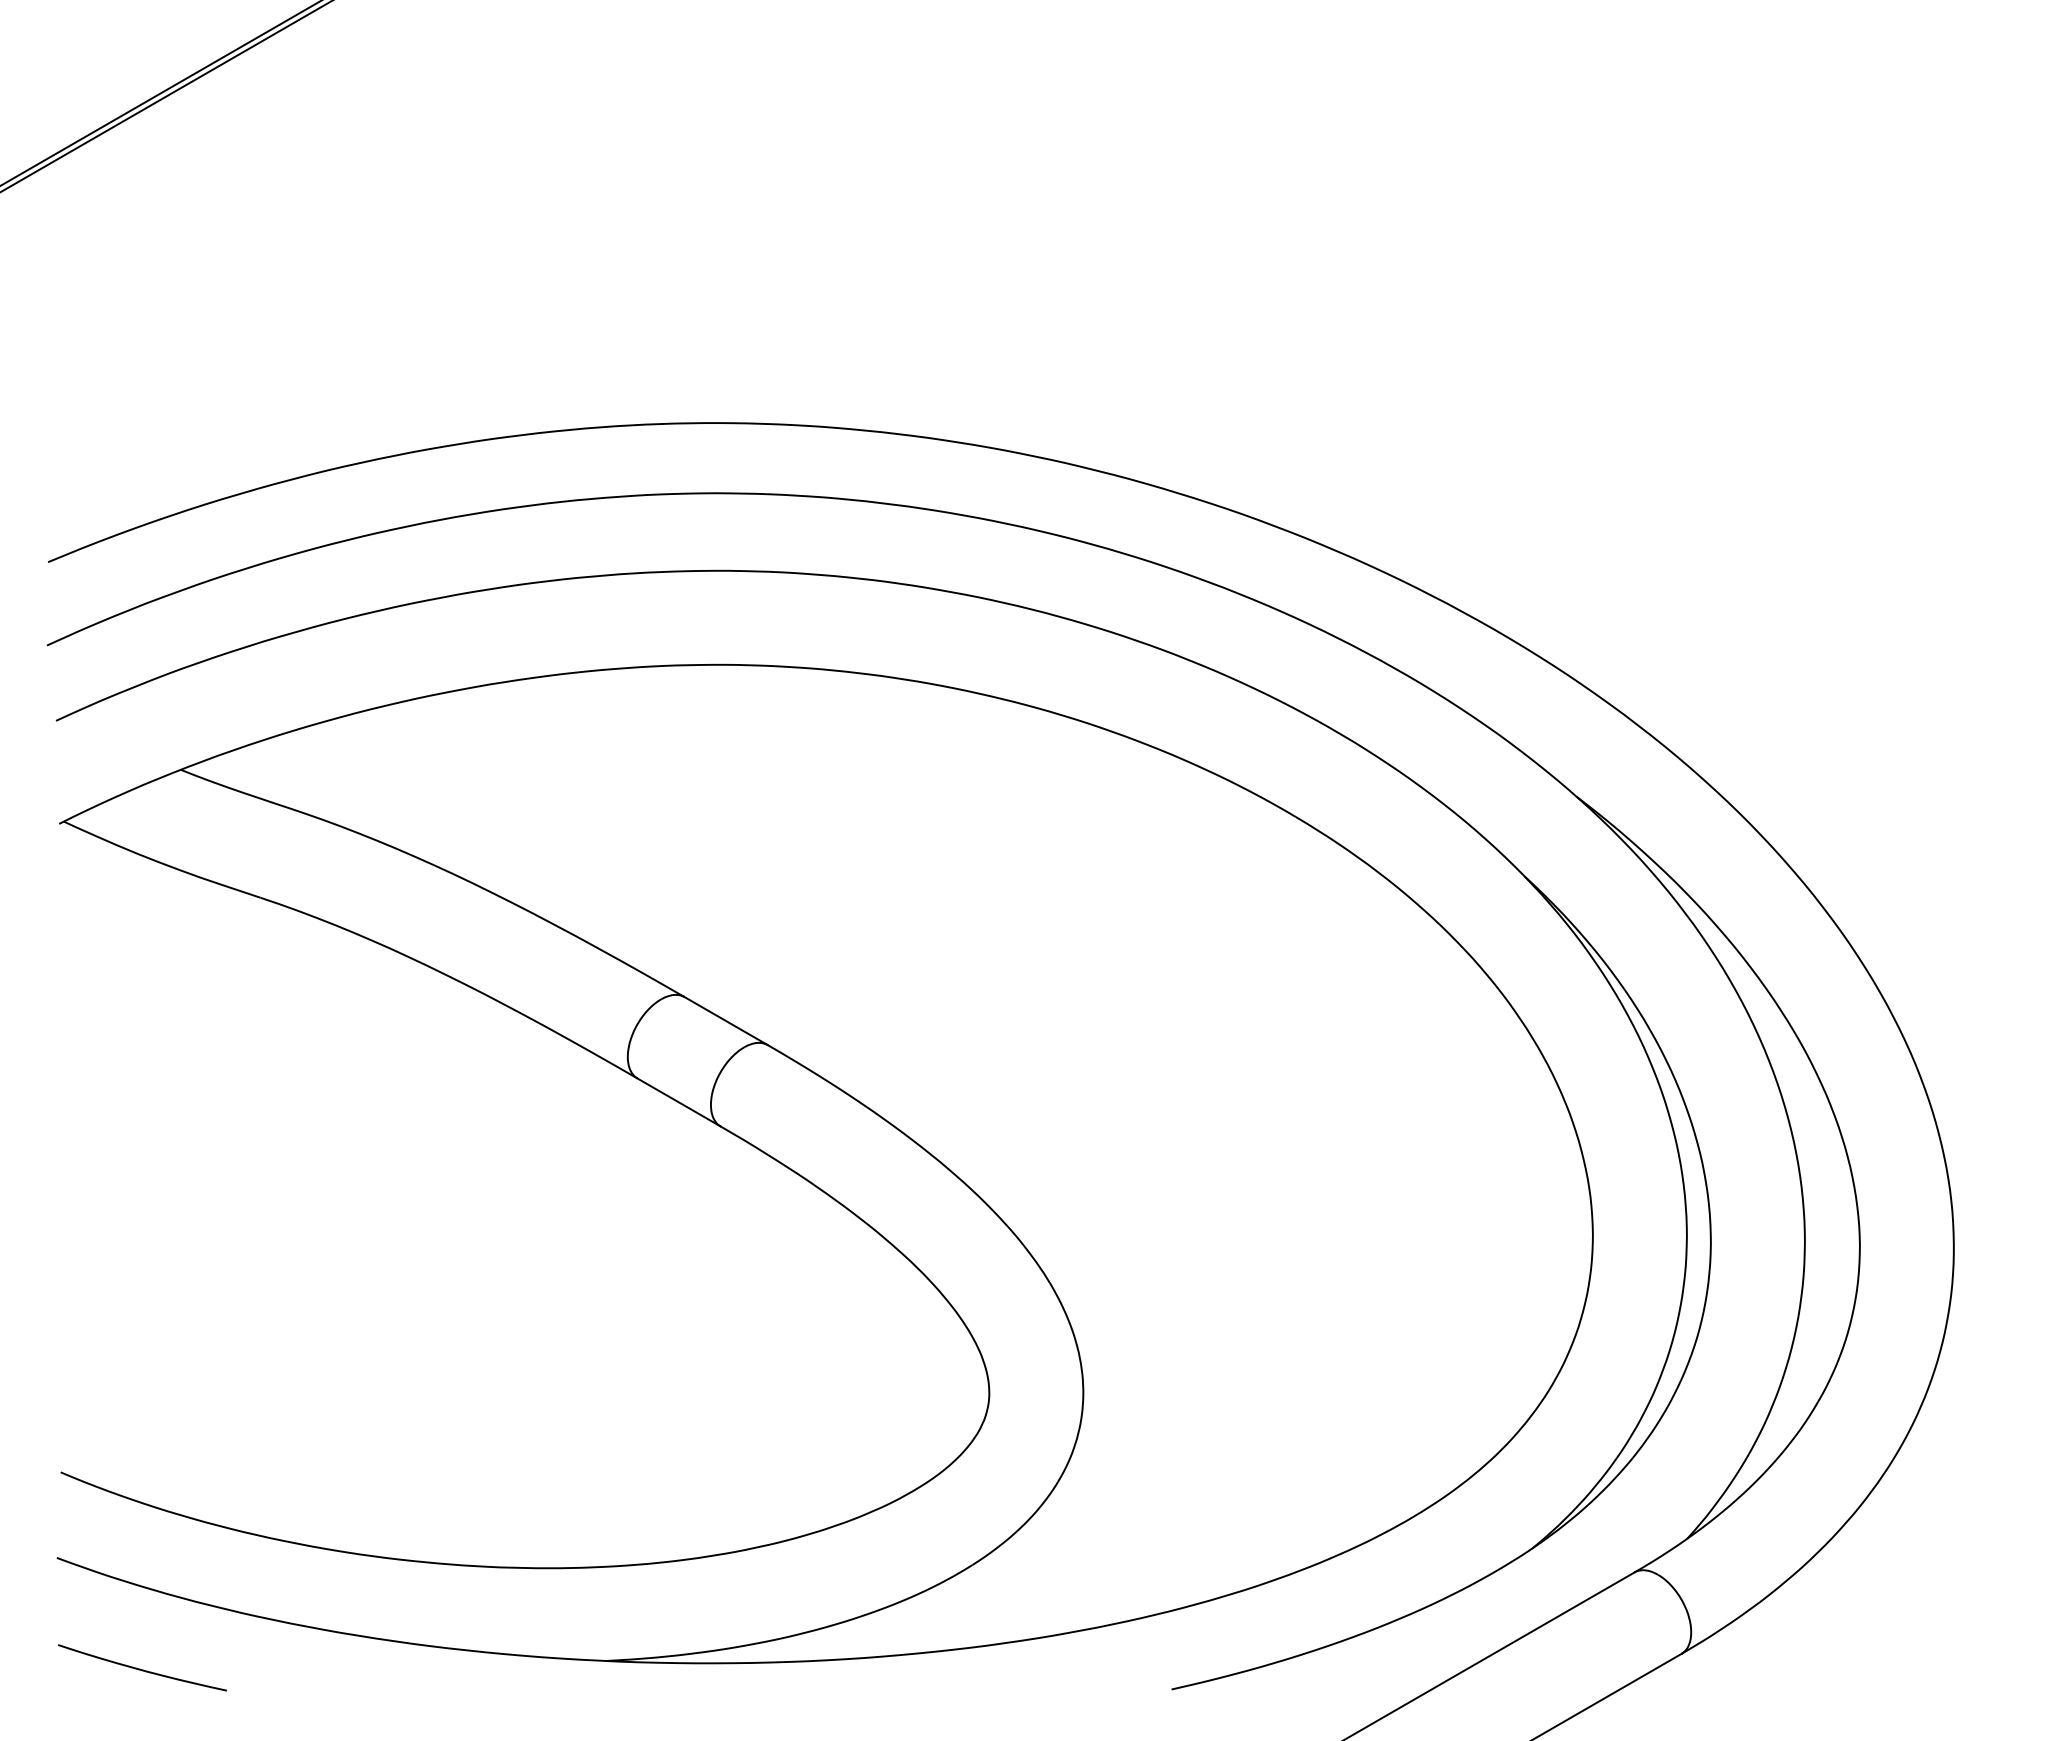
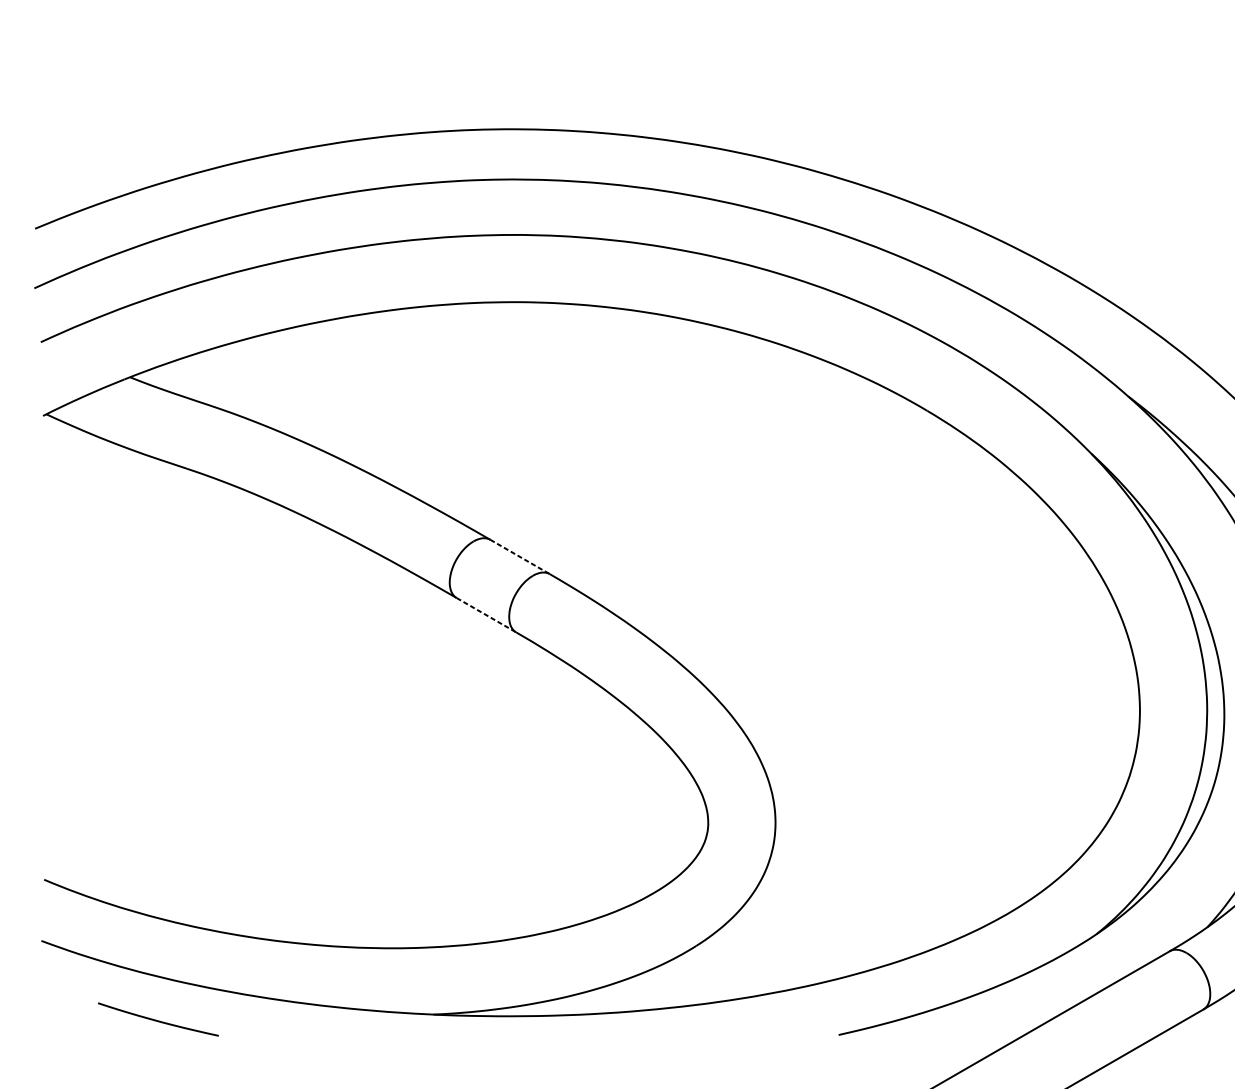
line: (726, 1021) -> (520, 557), solid -> dashed
line: (679, 1102) -> (486, 615), solid -> dashed
curve: (142, 1669) -> (158, 1020), moved

